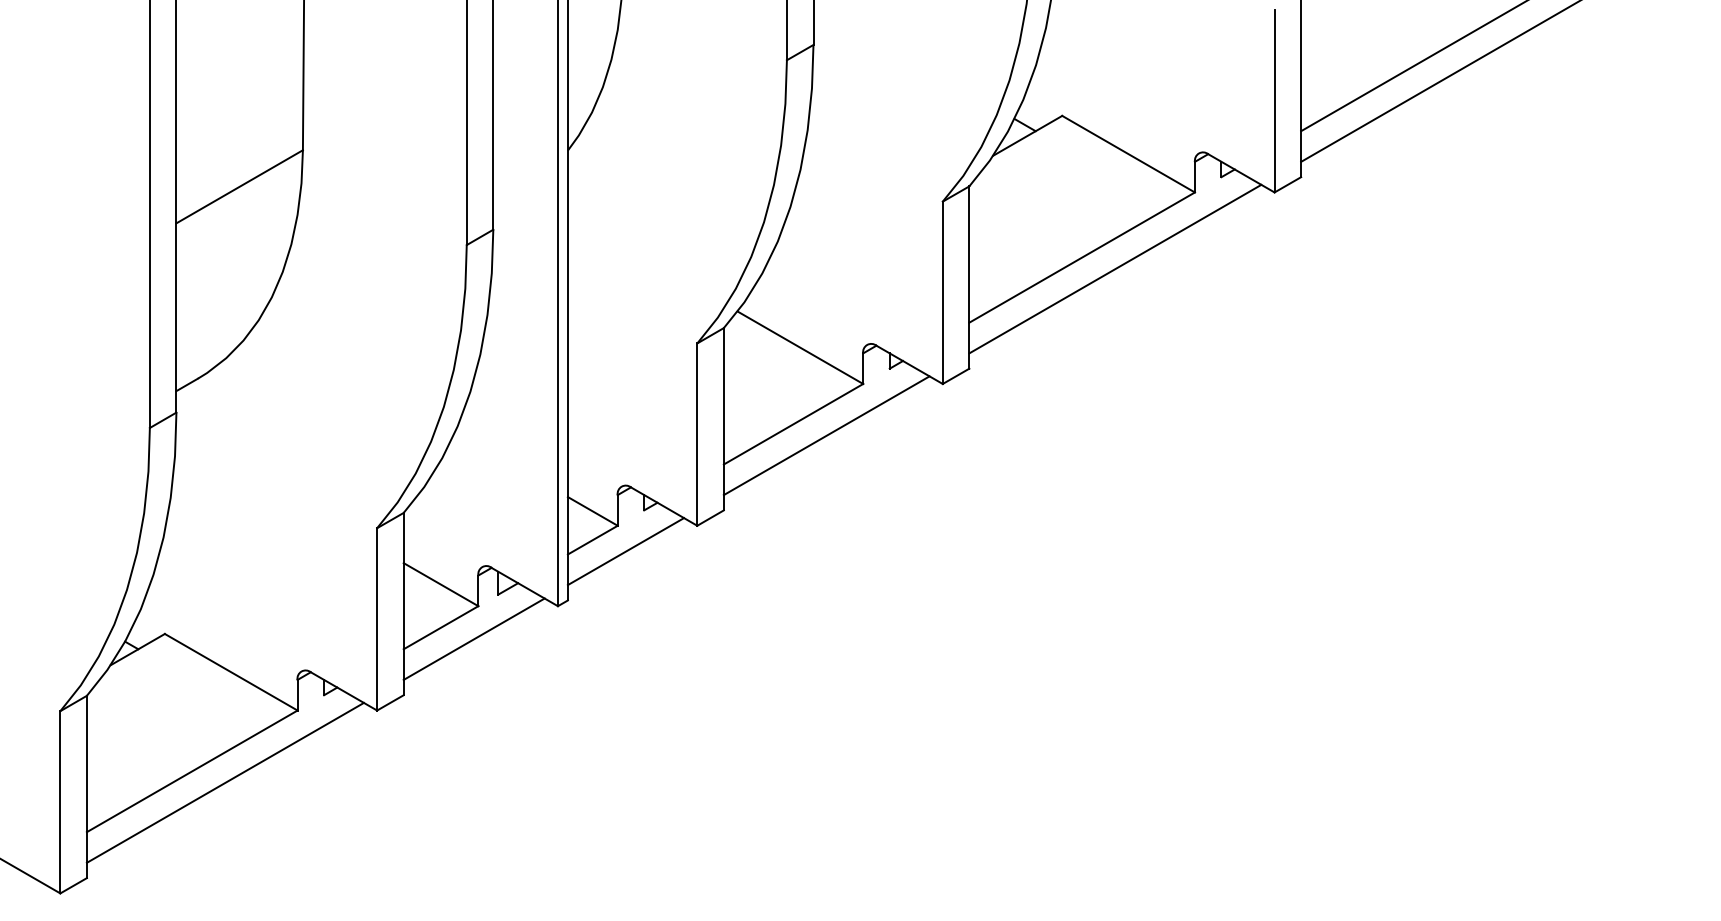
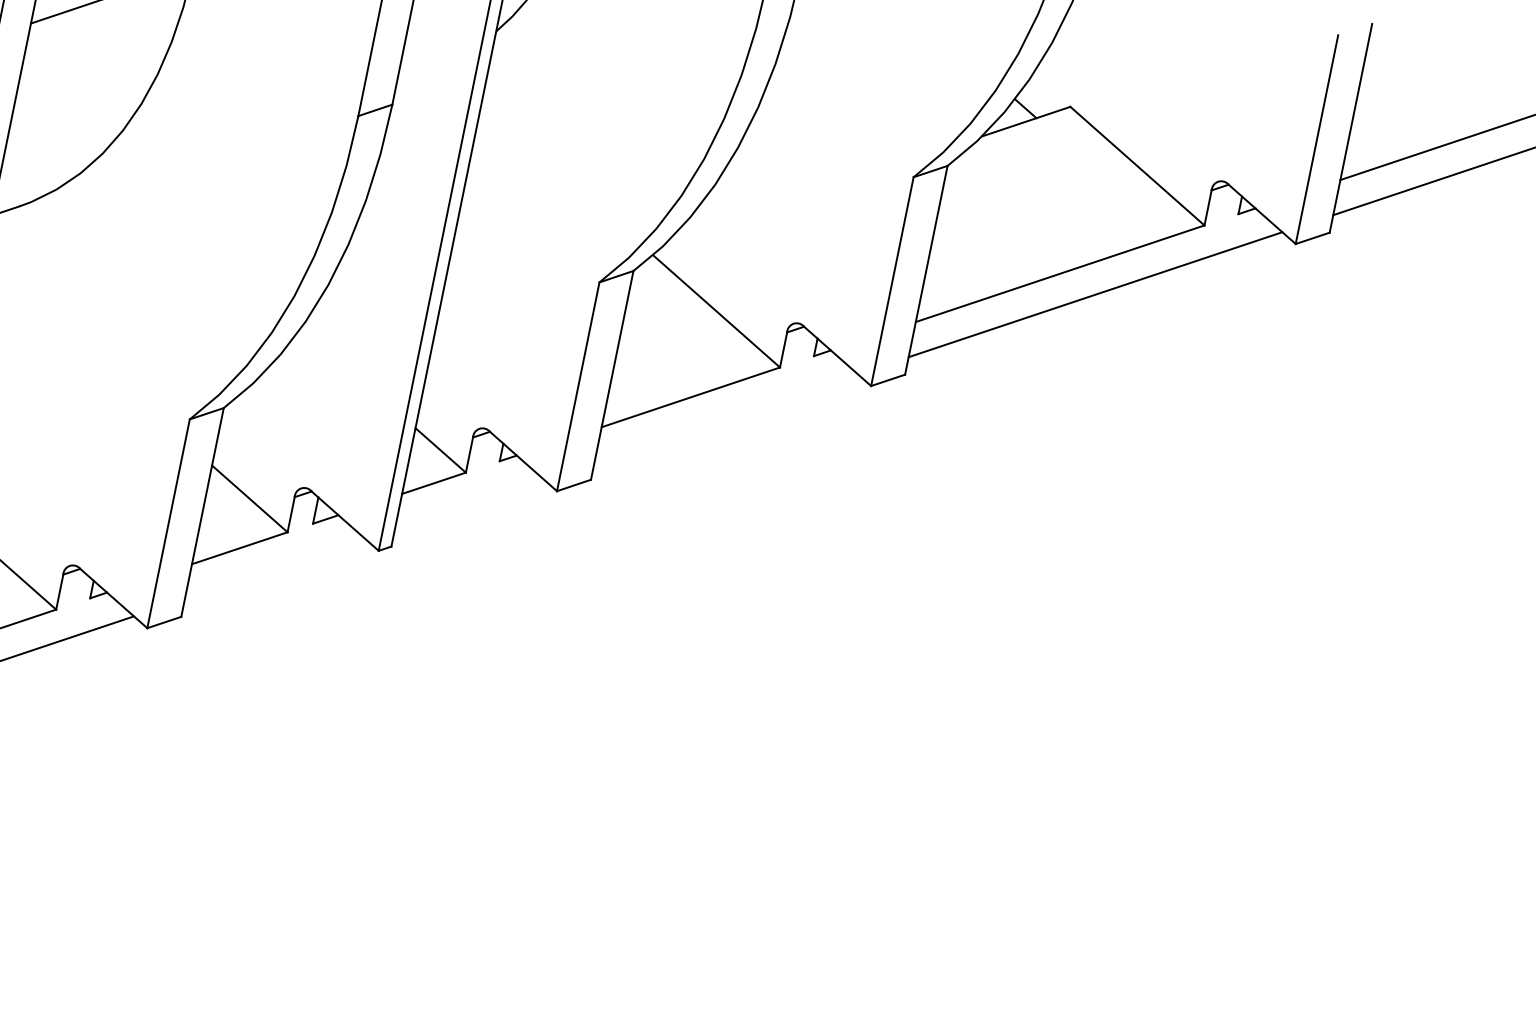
line: (826, 435) -> (725, 417), removed
line: (625, 551) -> (468, 503), removed
line: (473, 638) -> (274, 568), removed

